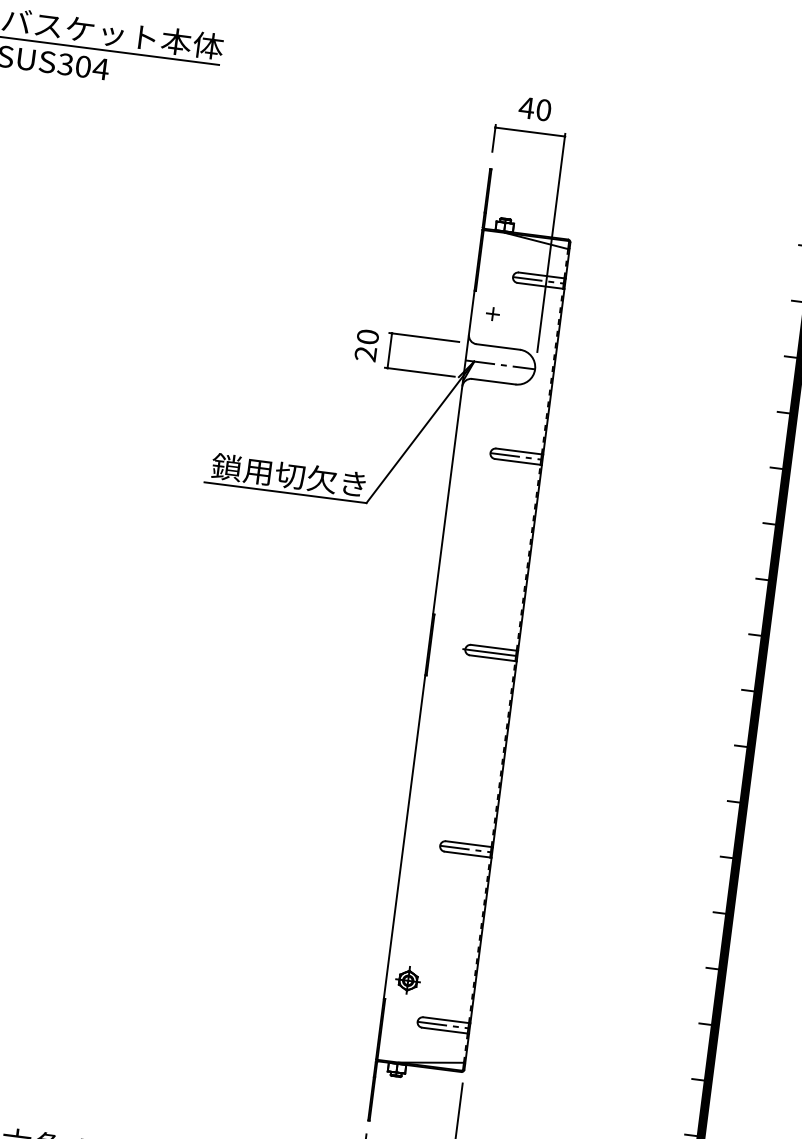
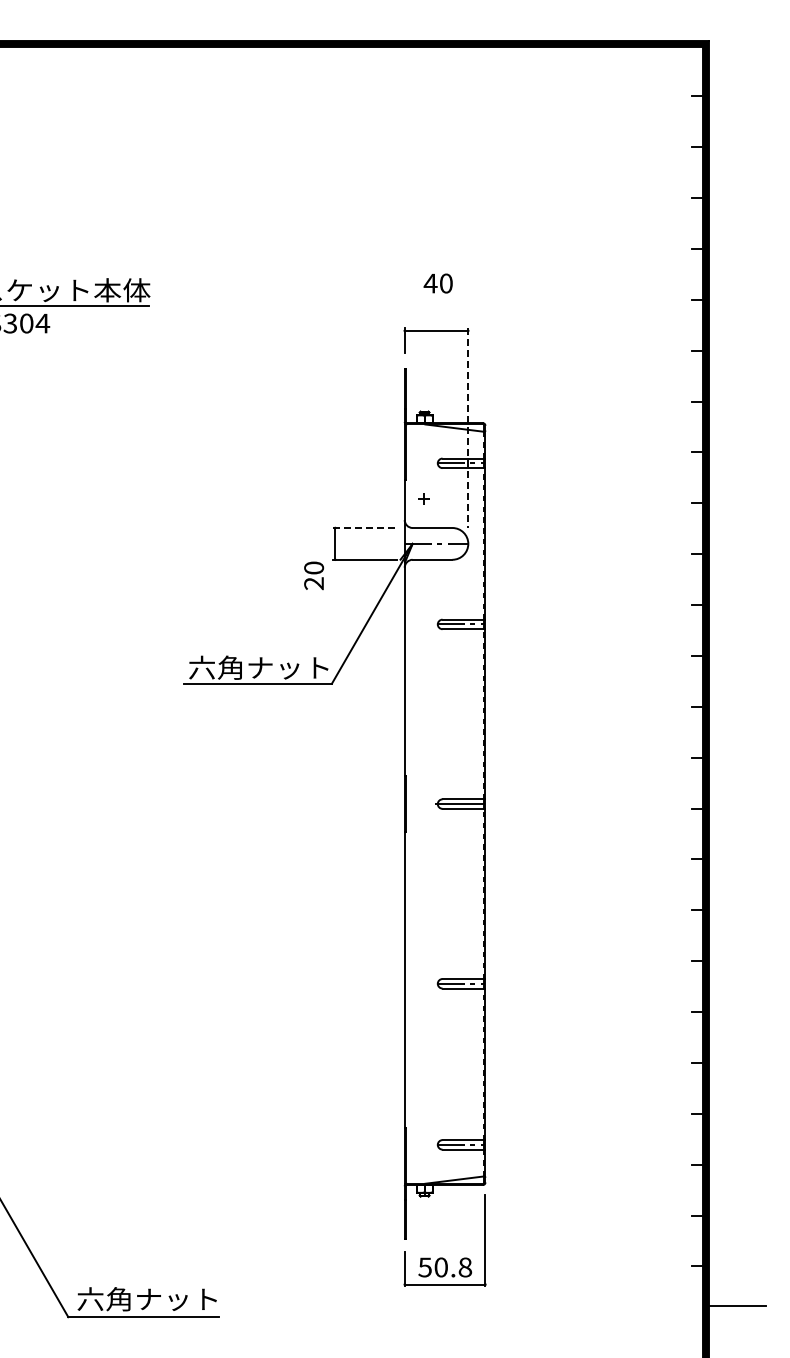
text: (534, 108) -> (437, 283), moved
line: (551, 243) -> (468, 428), solid -> dashed
line: (423, 337) -> (364, 528), solid -> dashed
text: (367, 345) -> (314, 575), moved
text: (288, 475) -> (258, 667), 鎖用切欠き -> 六角ナット
part: (408, 980) -> (424, 1108), removed

